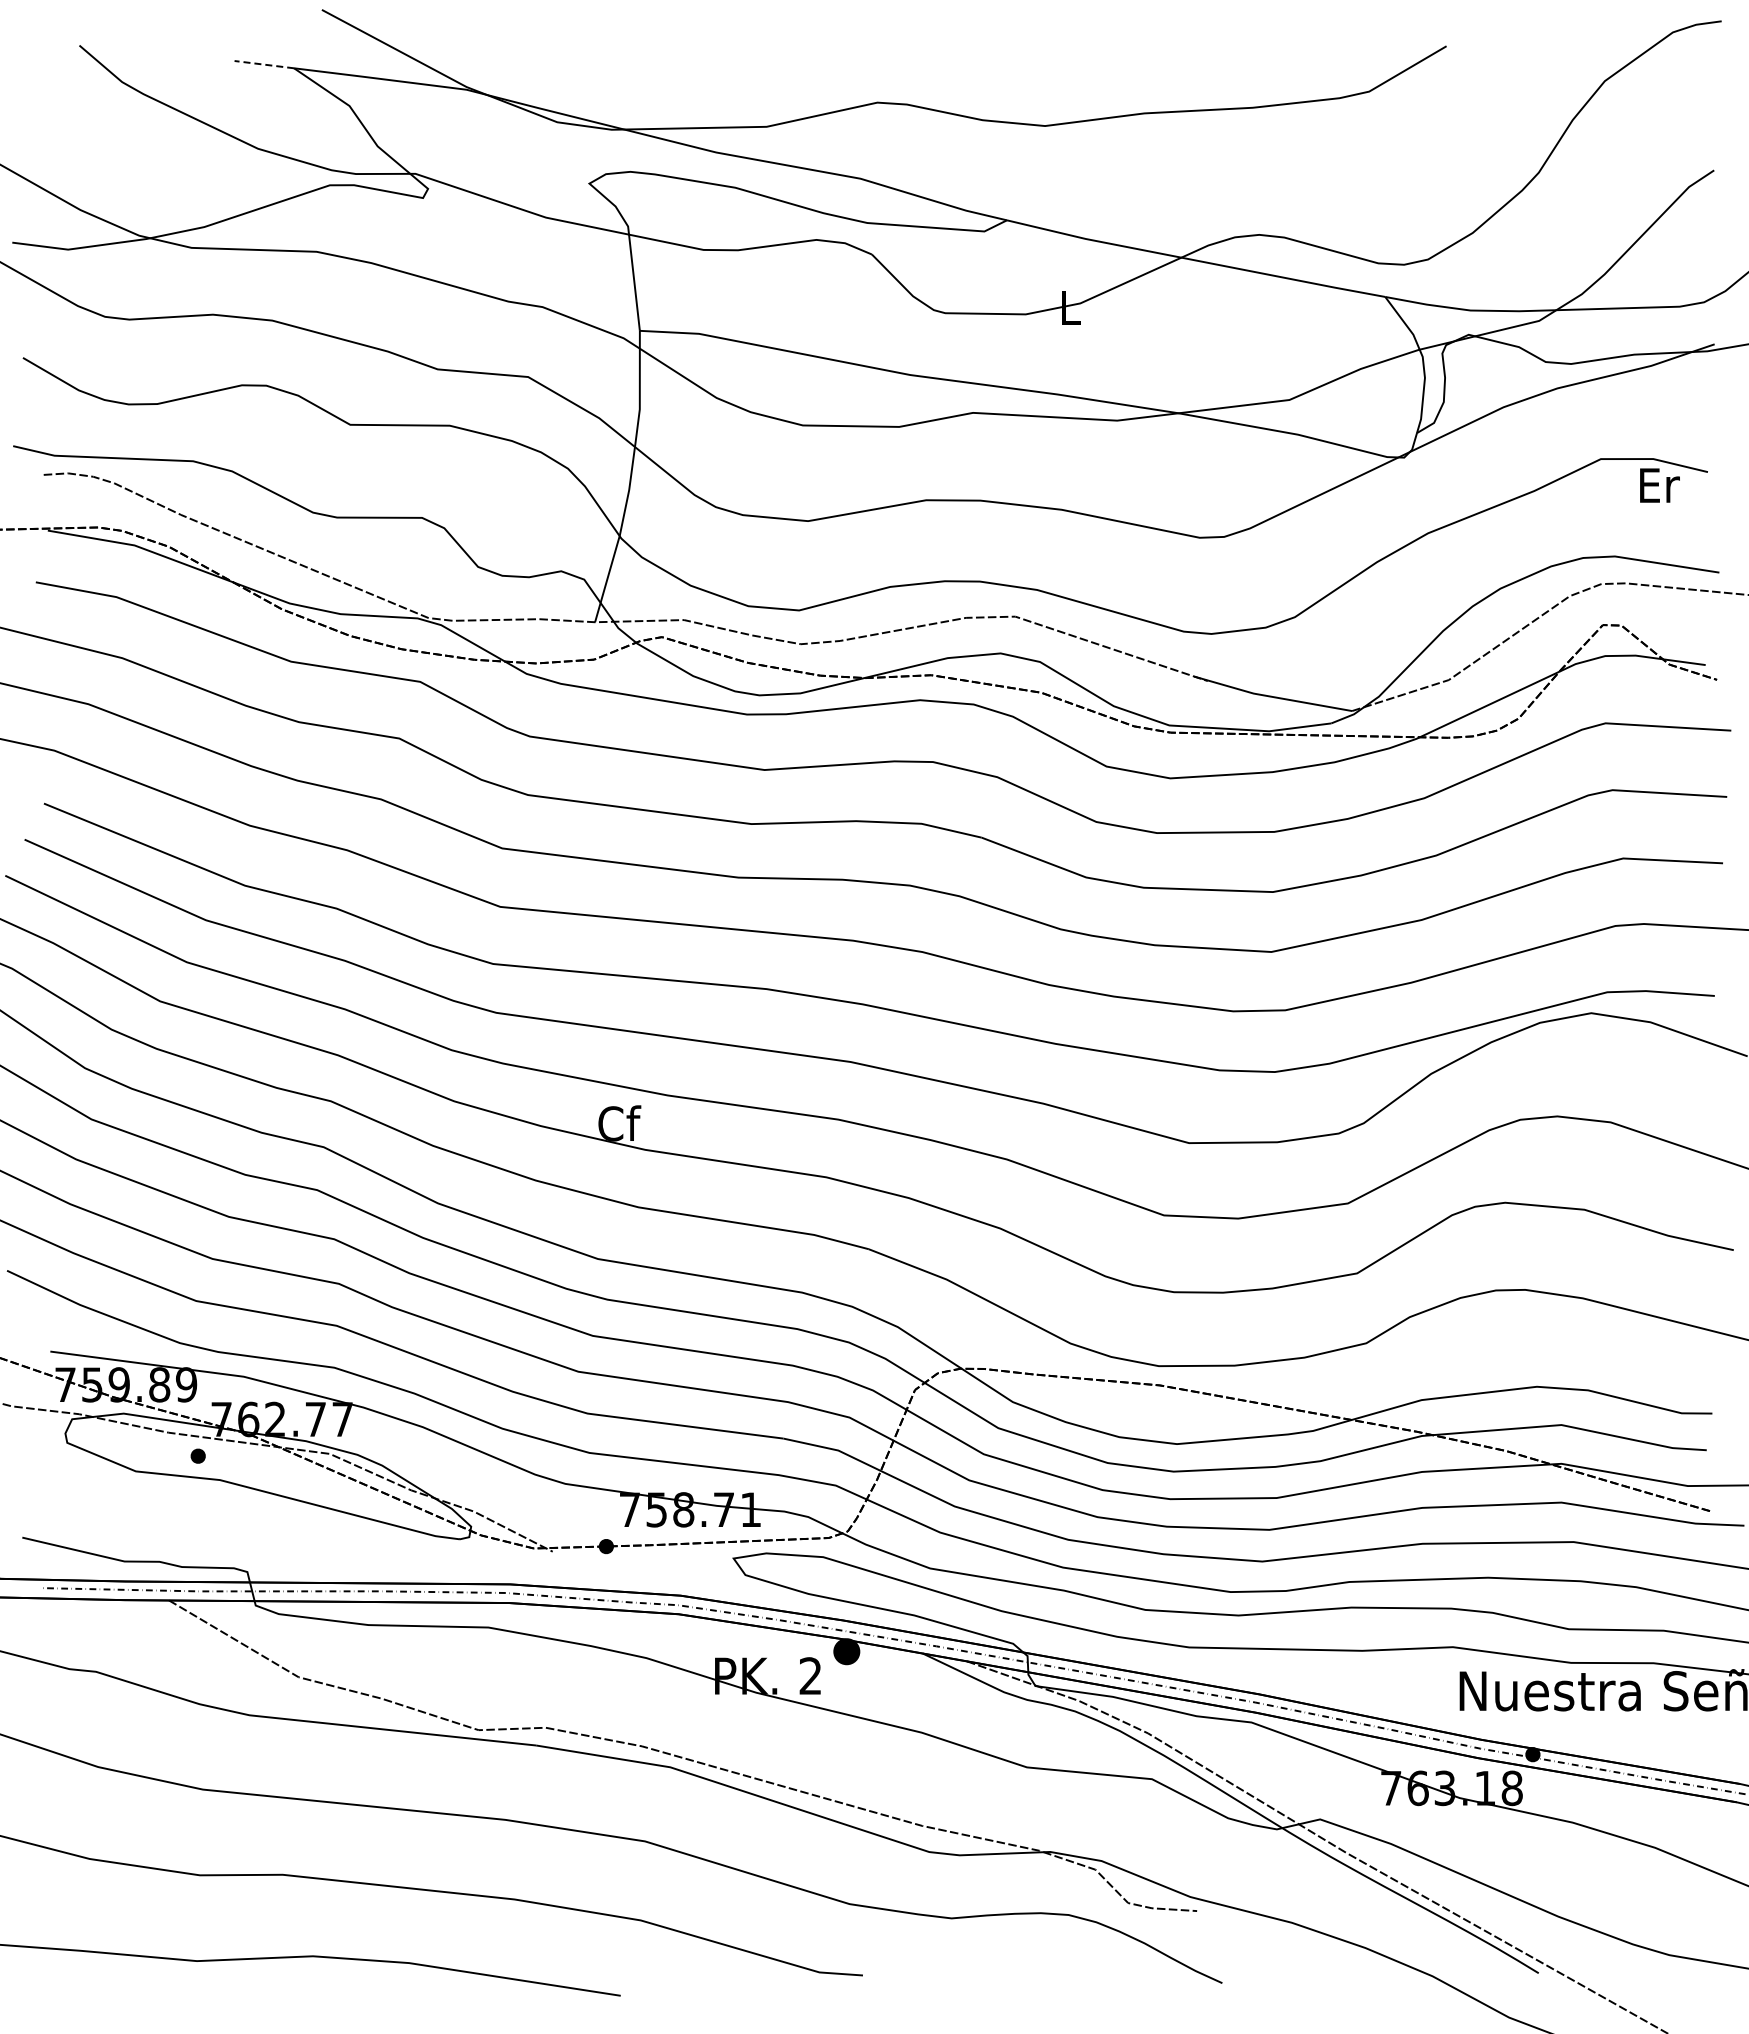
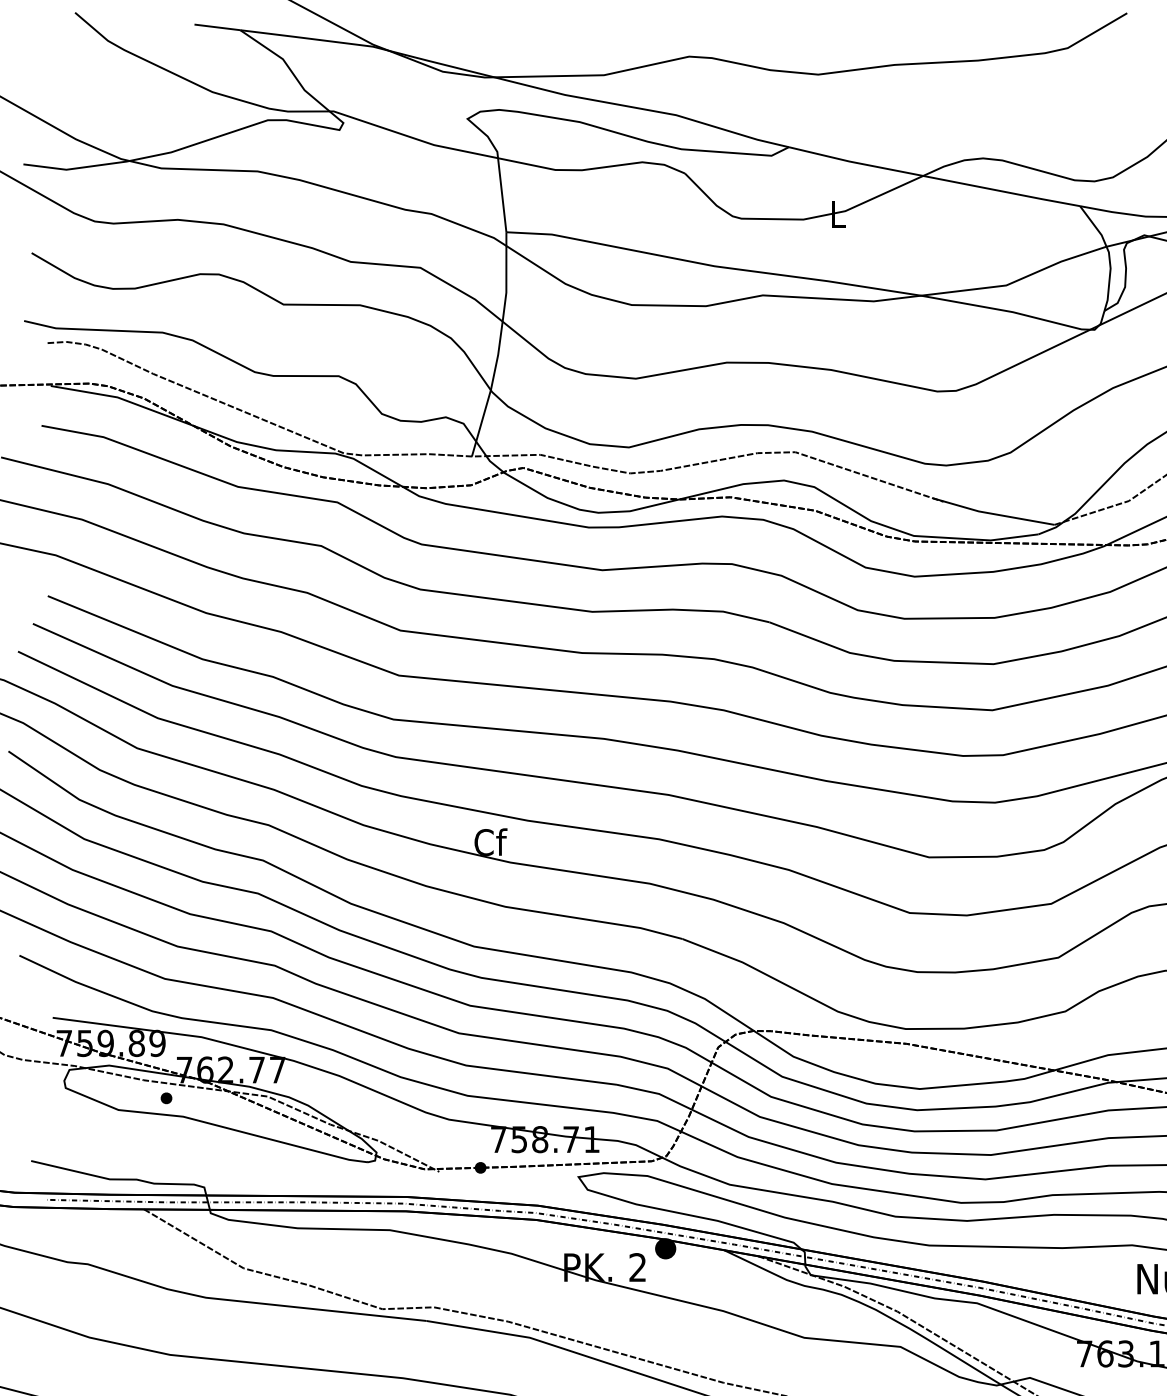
line: (264, 64) -> (217, 27), dashed -> solid

